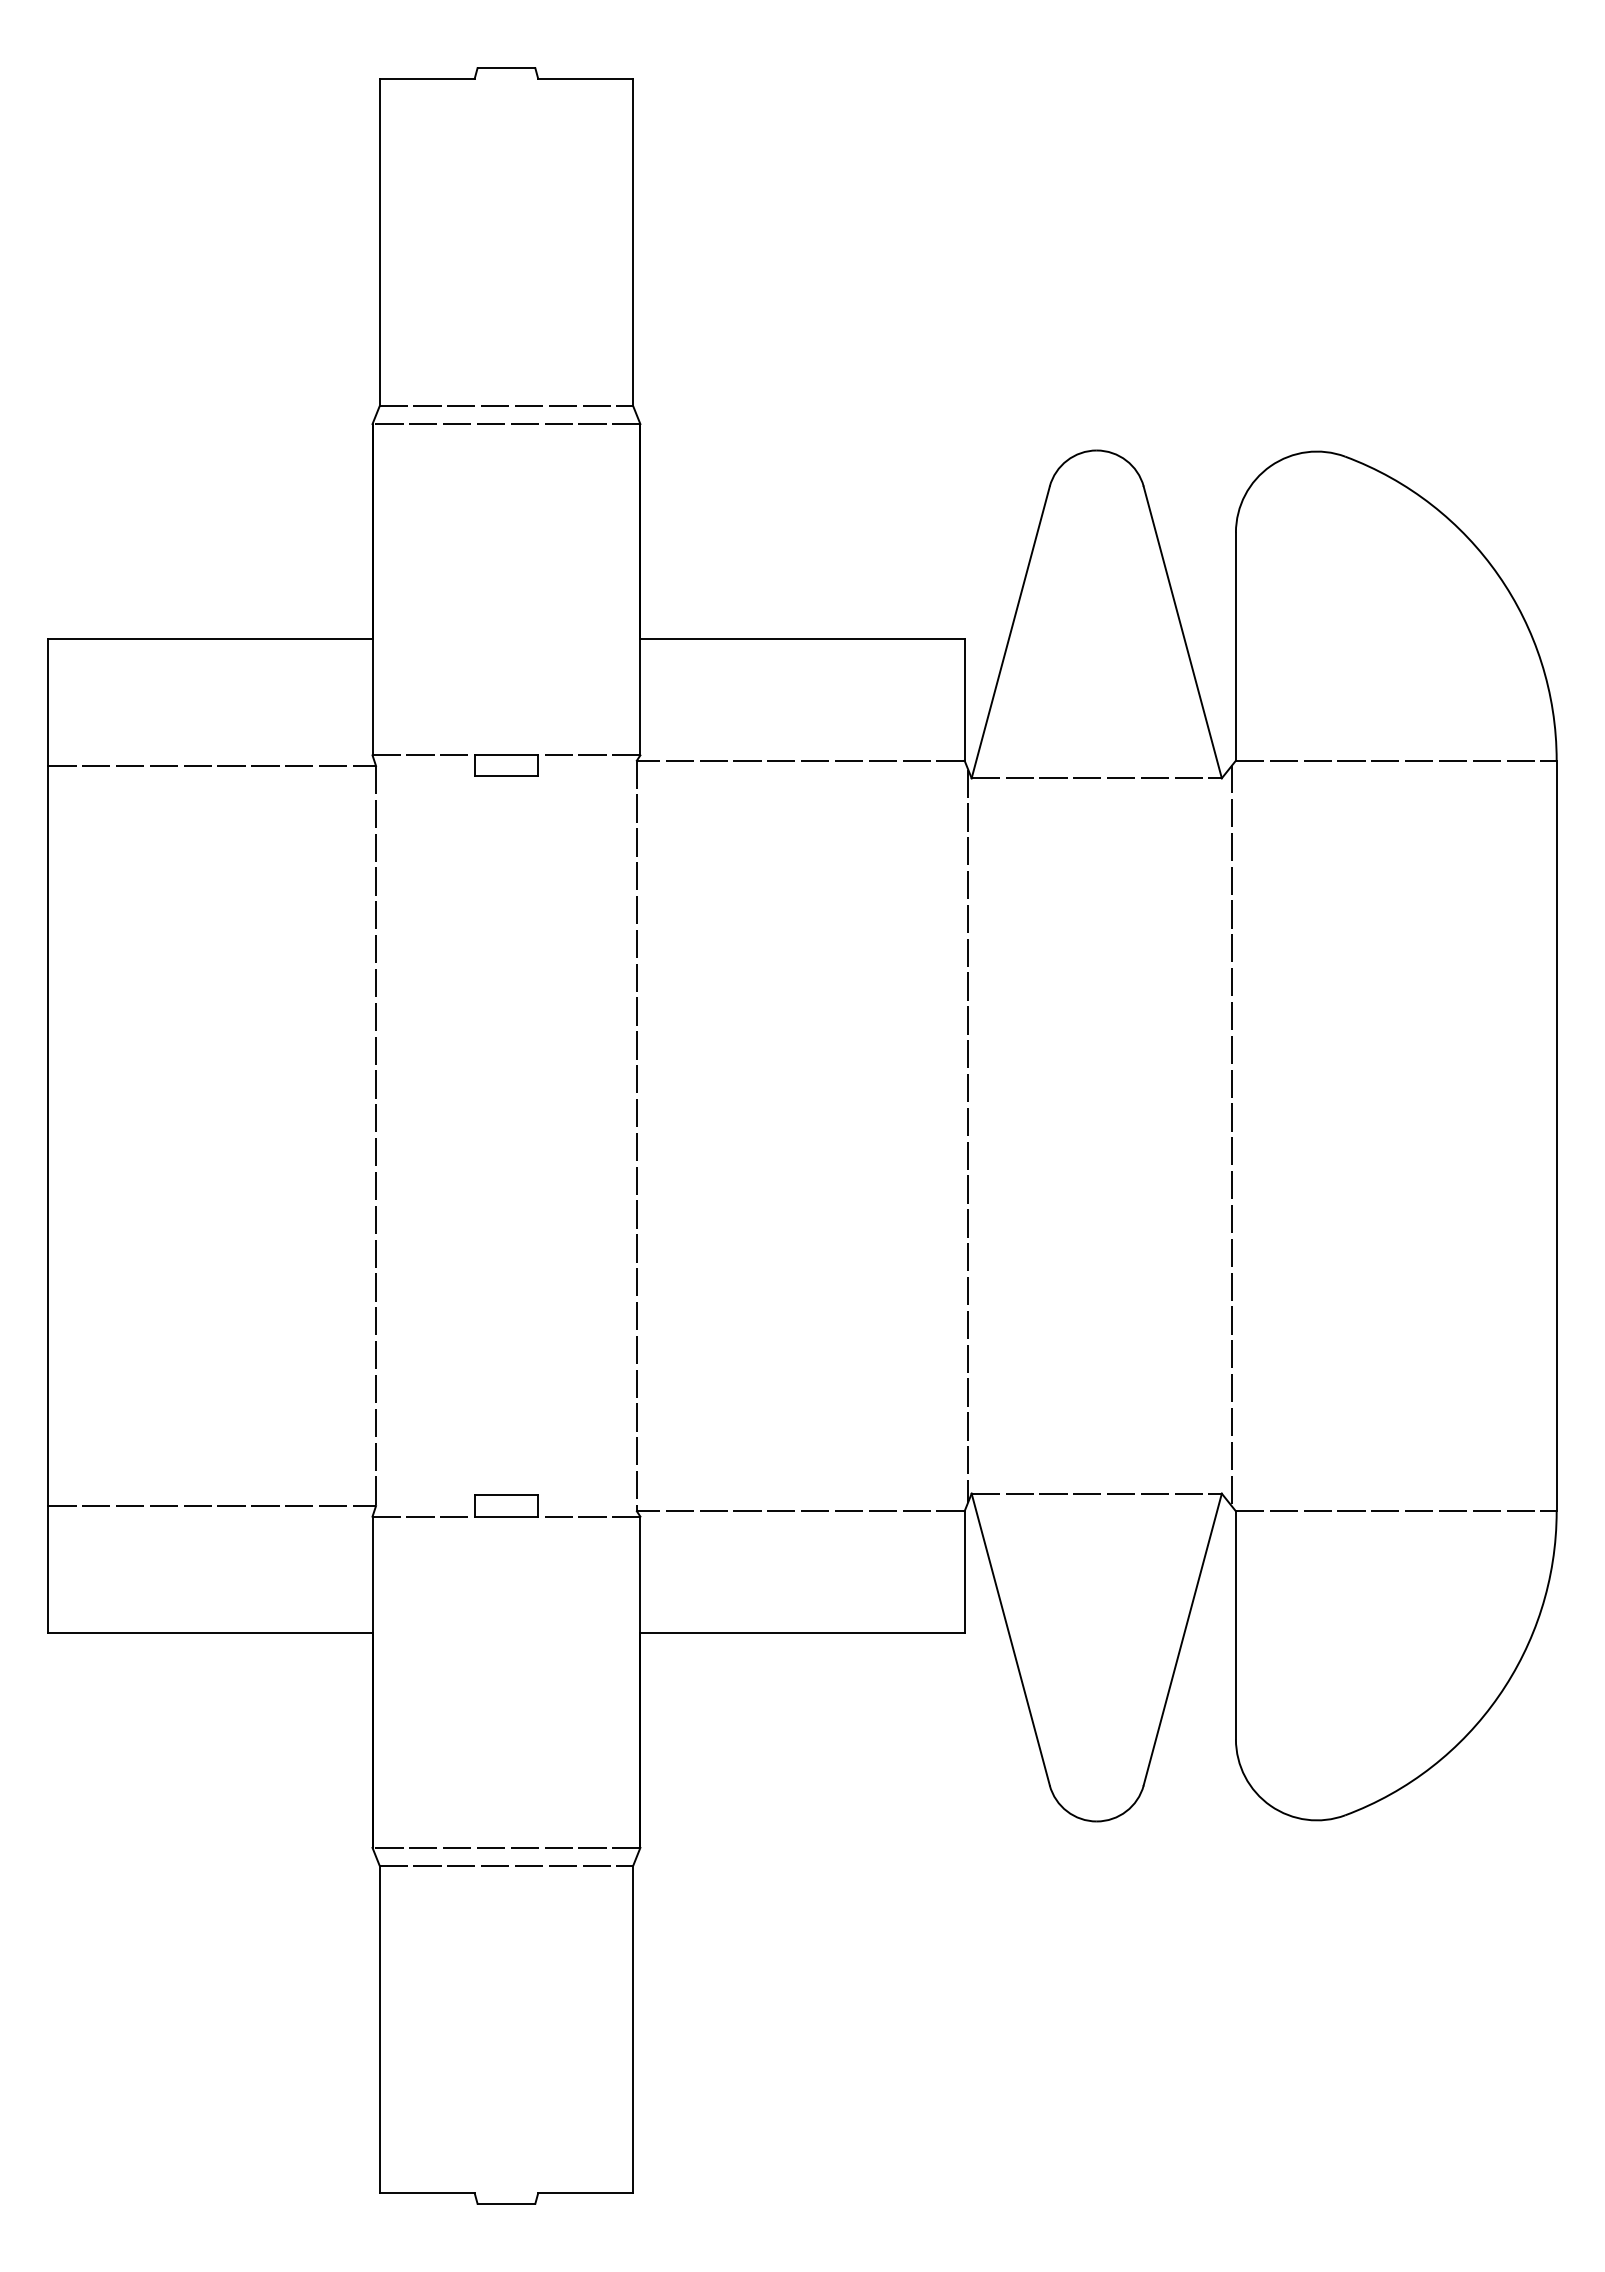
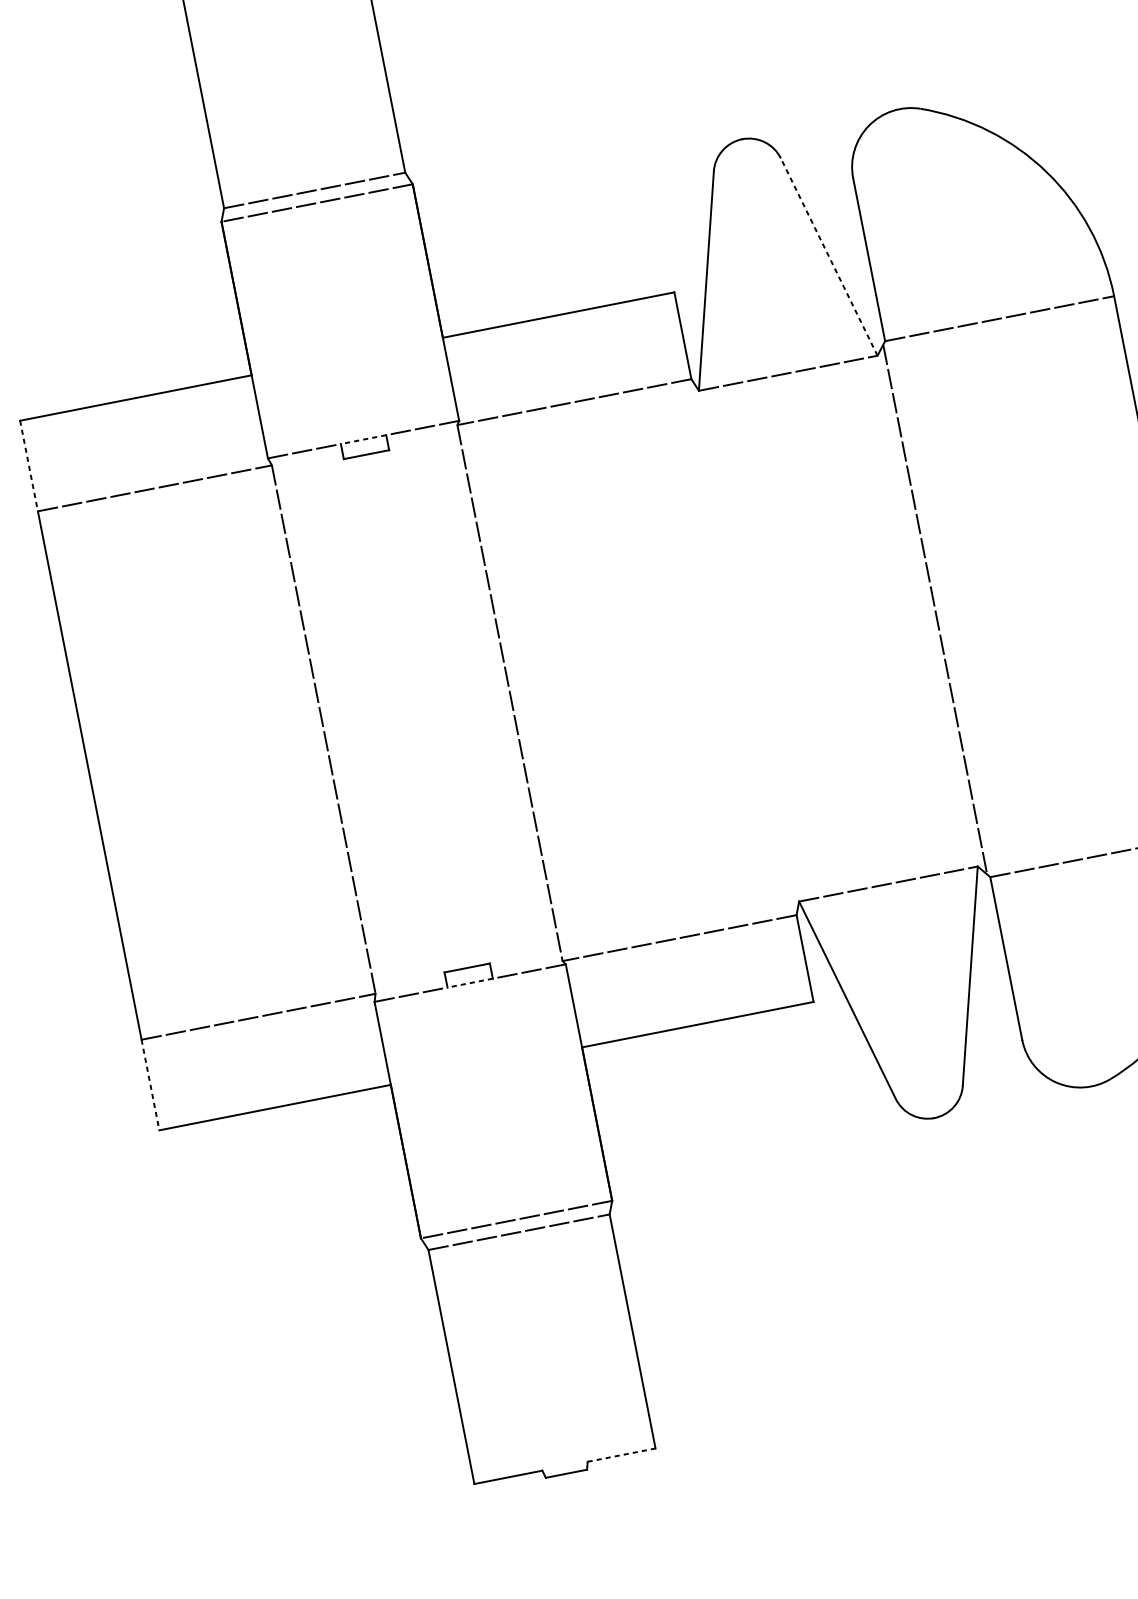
line: (1182, 632) -> (829, 257), solid -> dashed
line: (48, 703) -> (29, 466), solid -> dashed
line: (506, 755) -> (363, 439), solid -> dashed
line: (968, 1135) -> (746, 646), removed
line: (506, 1516) -> (470, 983), solid -> dashed
line: (48, 1569) -> (150, 1085), solid -> dashed
line: (585, 2193) -> (621, 1455), solid -> dashed

